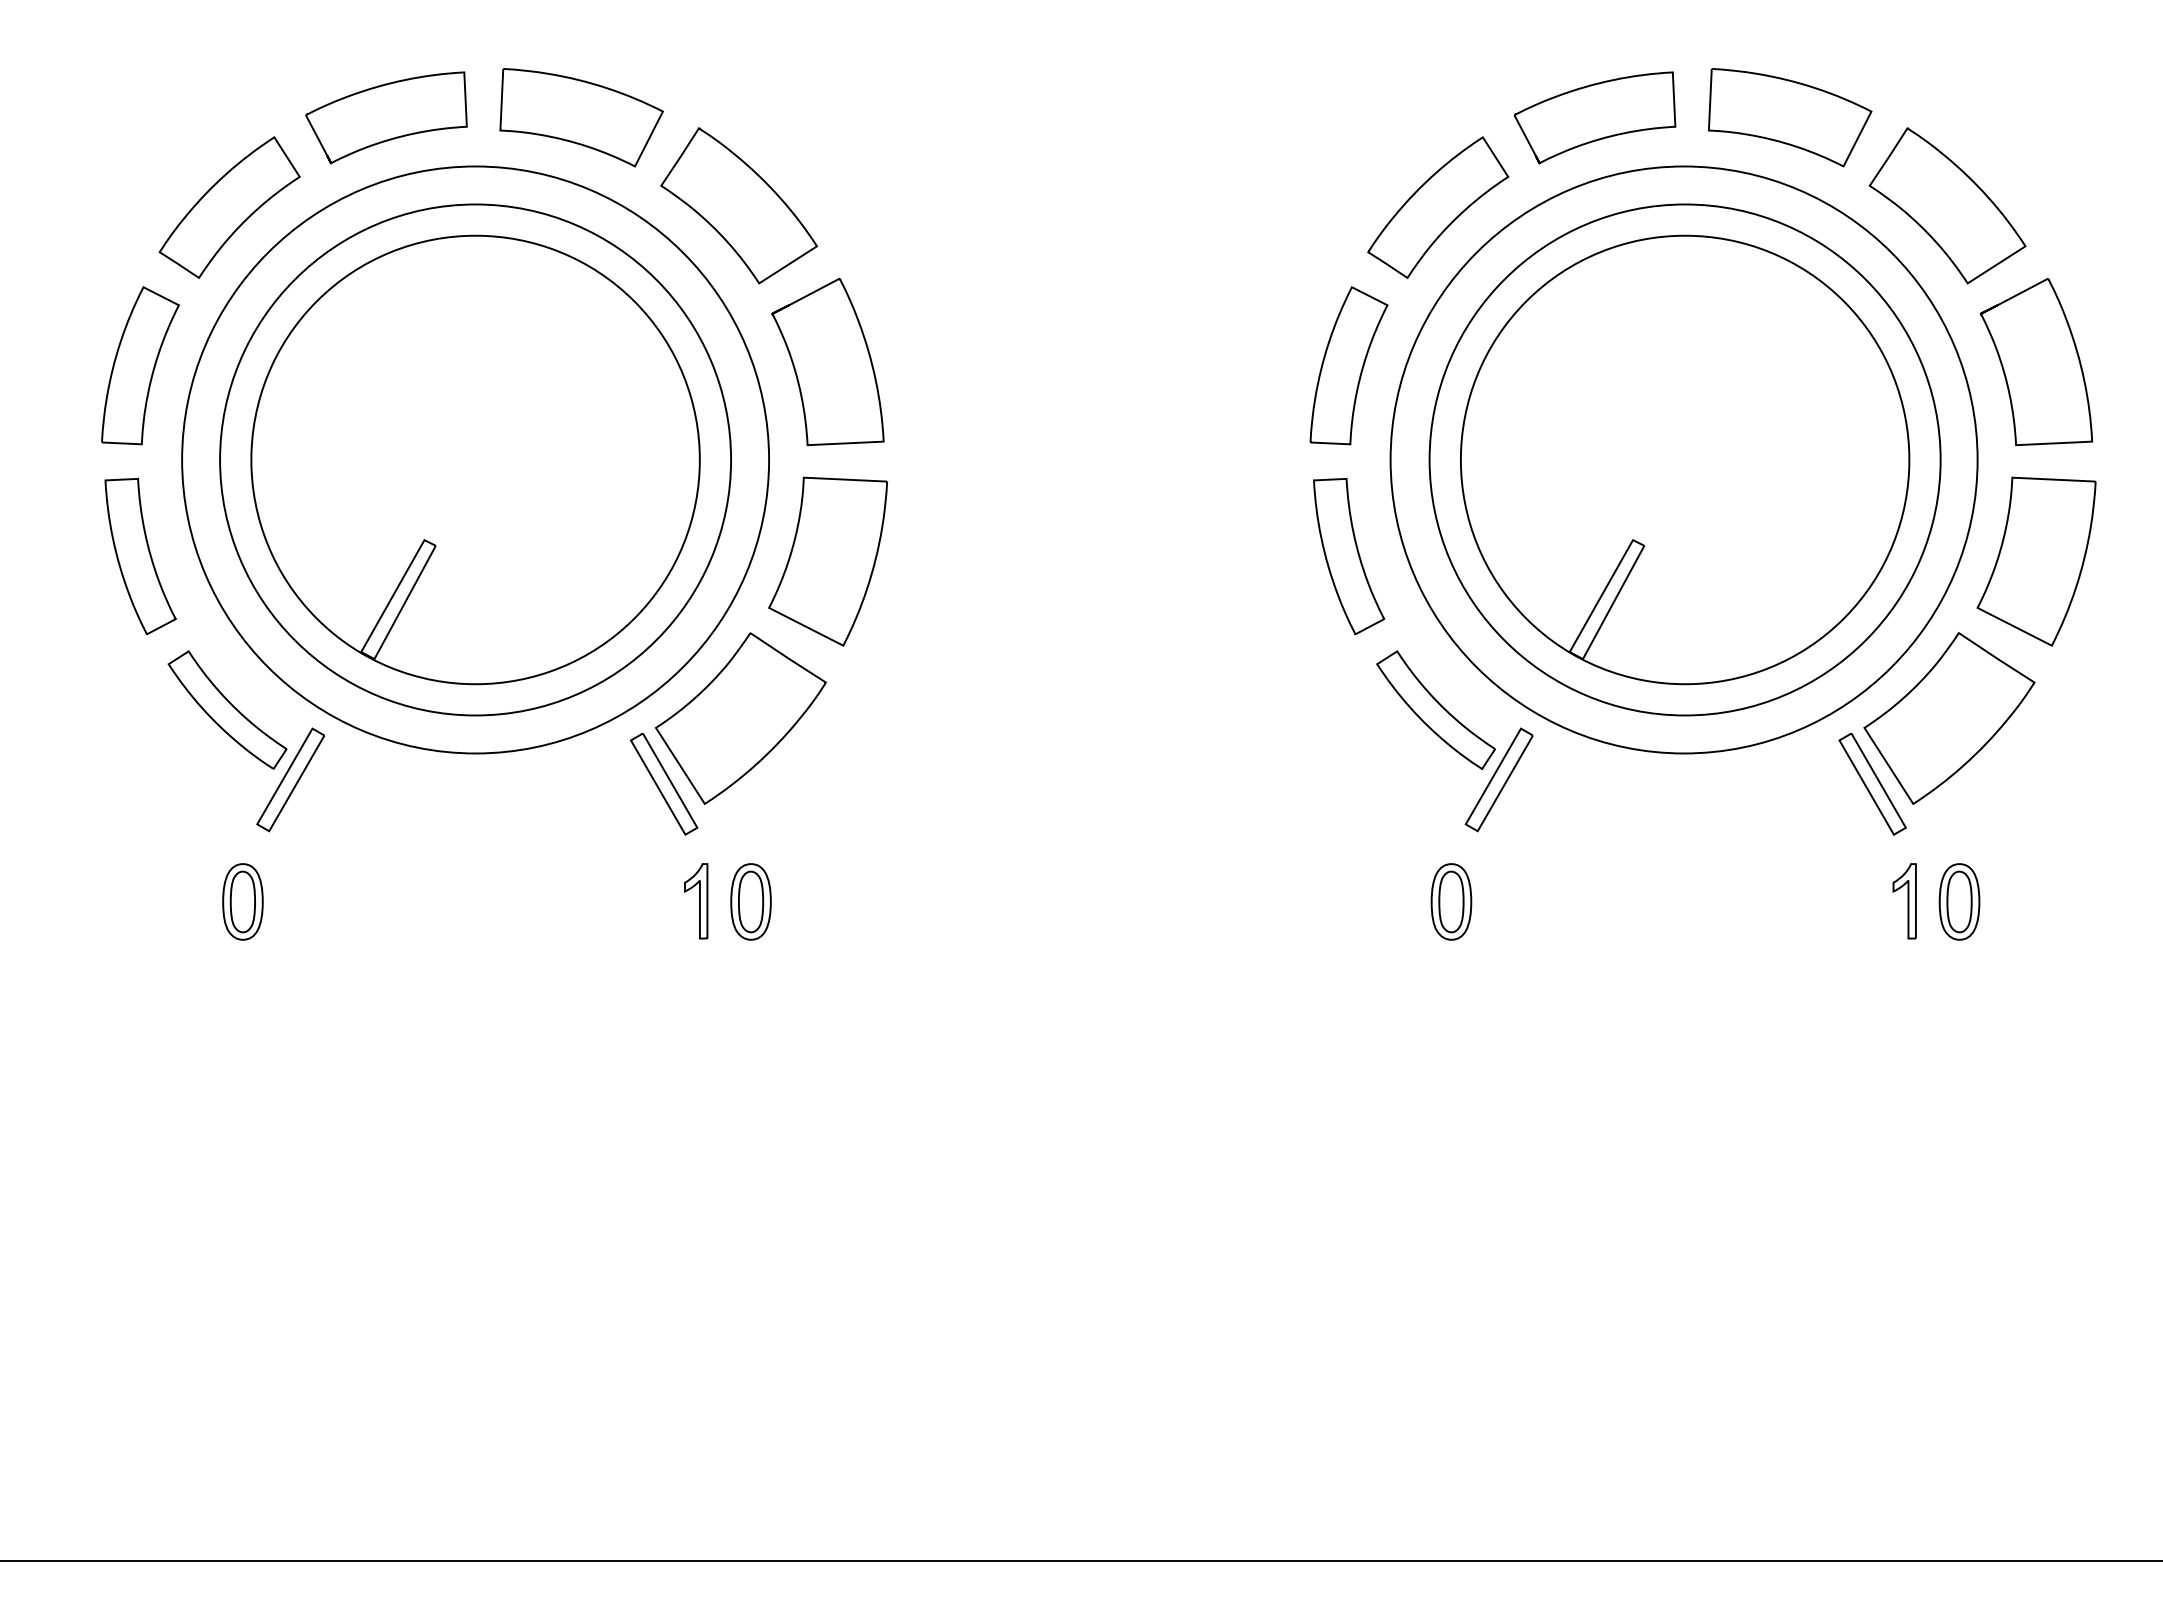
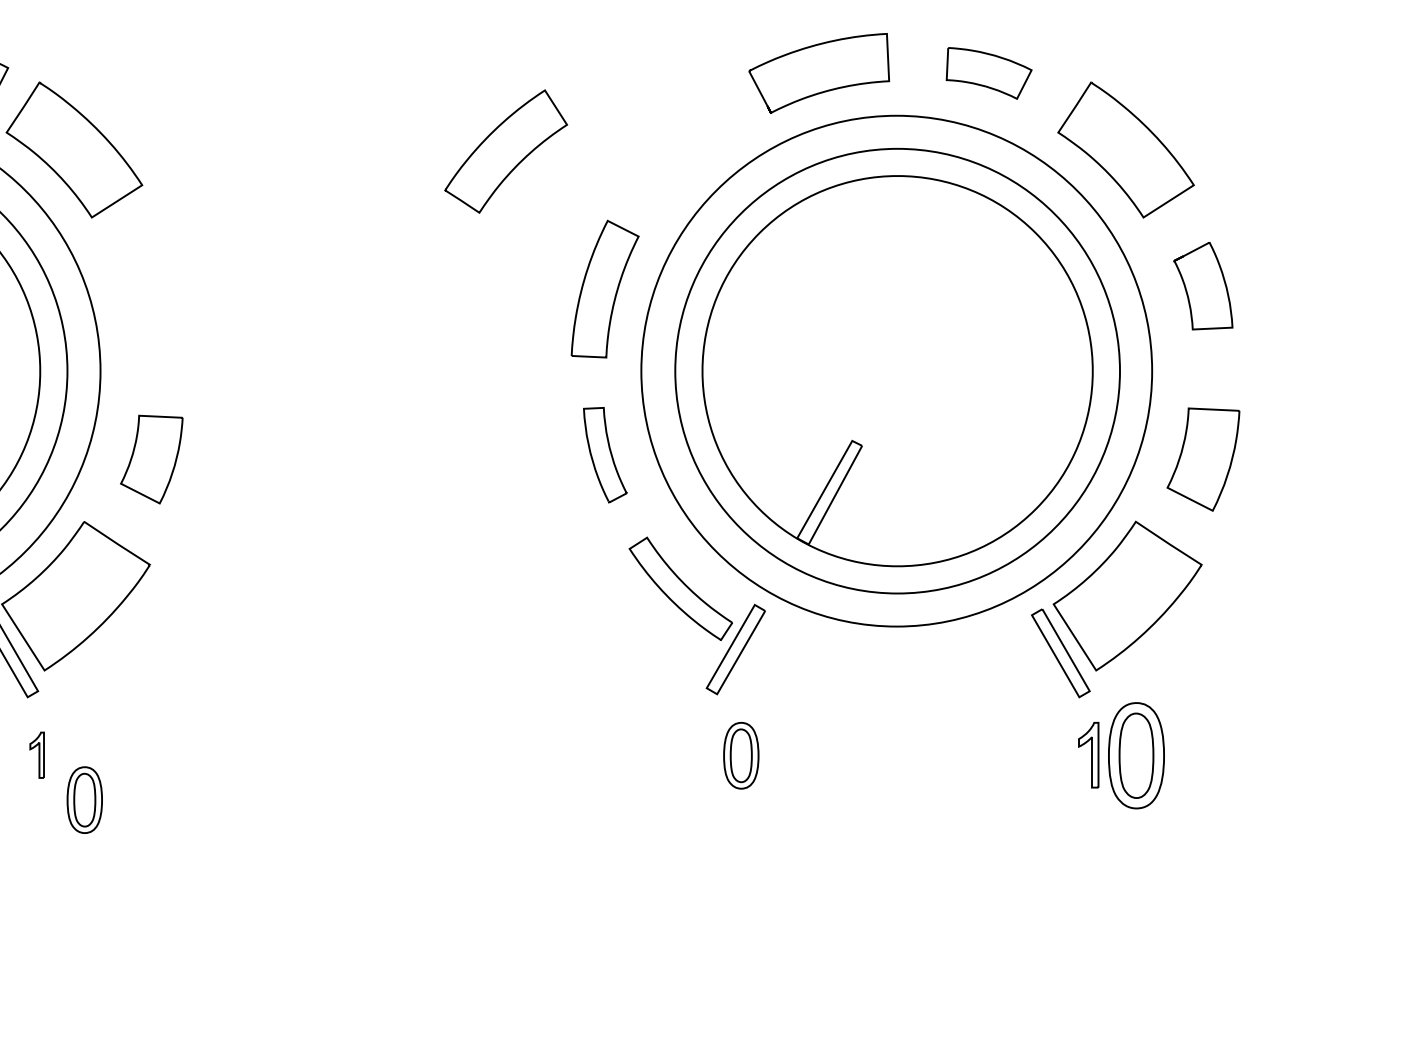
part: (1790, 117) -> (989, 73), size x0.6
part: (1438, 207) -> (506, 151), moved
part: (827, 362) -> (151, 286), removed
part: (2036, 362) -> (1203, 286), size x0.6
part: (1349, 556) -> (605, 455), size x0.7
part: (827, 561) -> (151, 459), size x0.6
part: (2036, 561) -> (1203, 459), size x0.7
part: (696, 901) -> (37, 755), size x0.7
part: (750, 901) -> (84, 799), moved
part: (1451, 901) -> (741, 755), moved
part: (1959, 901) -> (1136, 755), size x1.6

